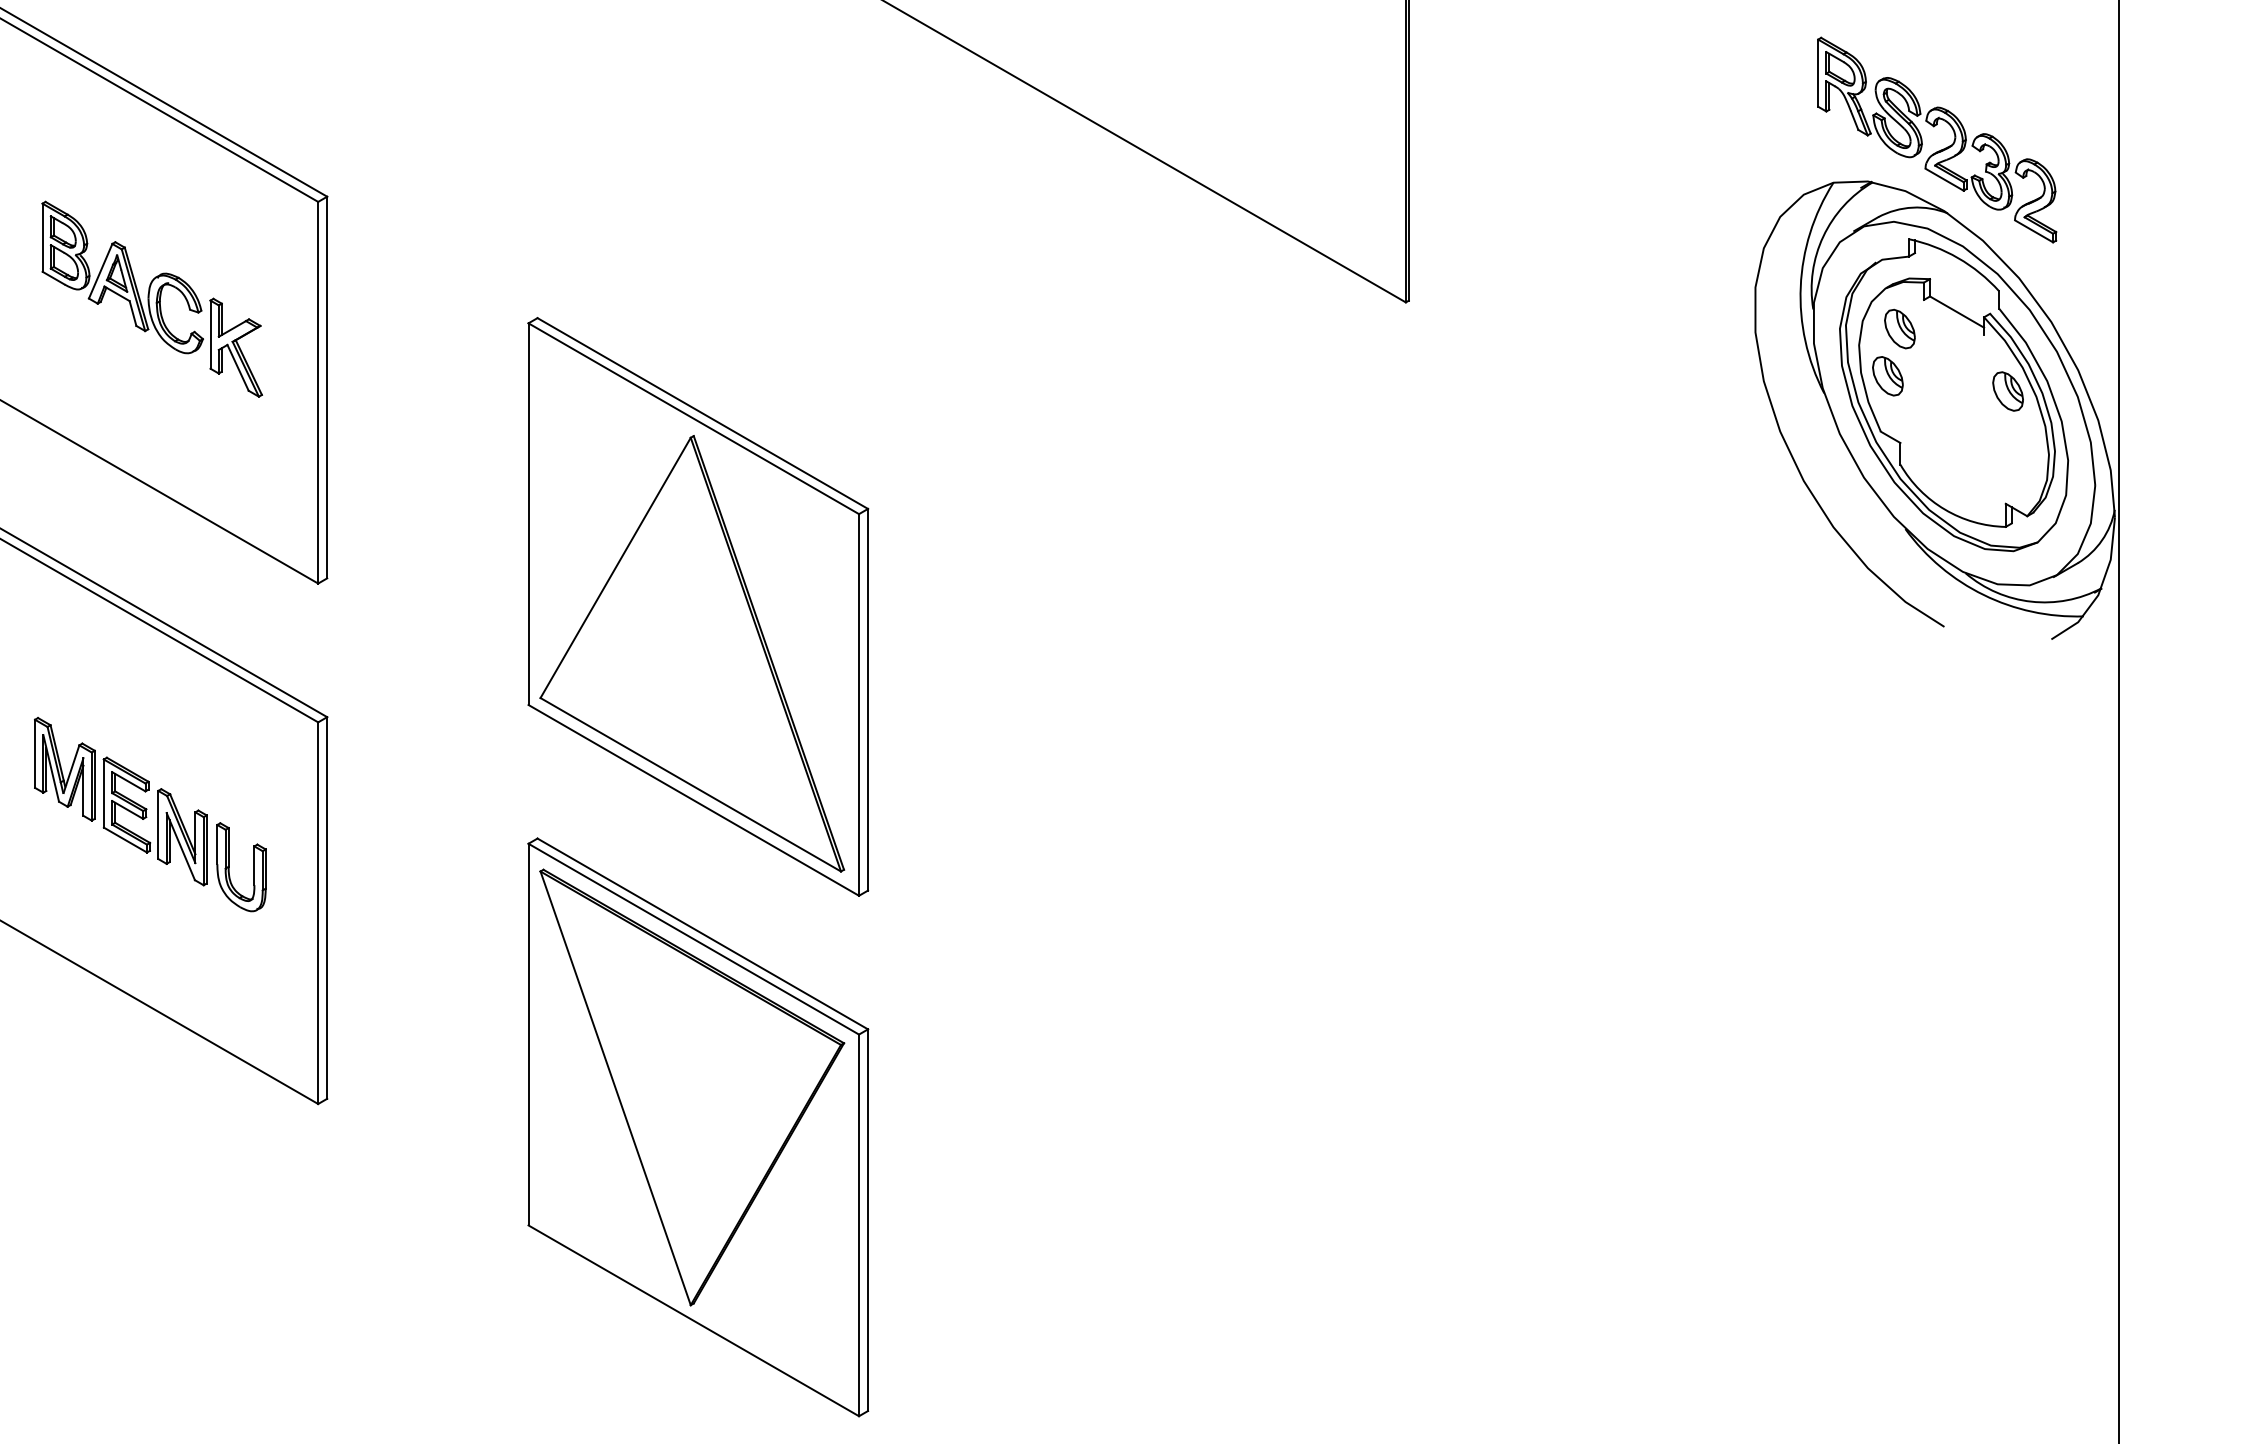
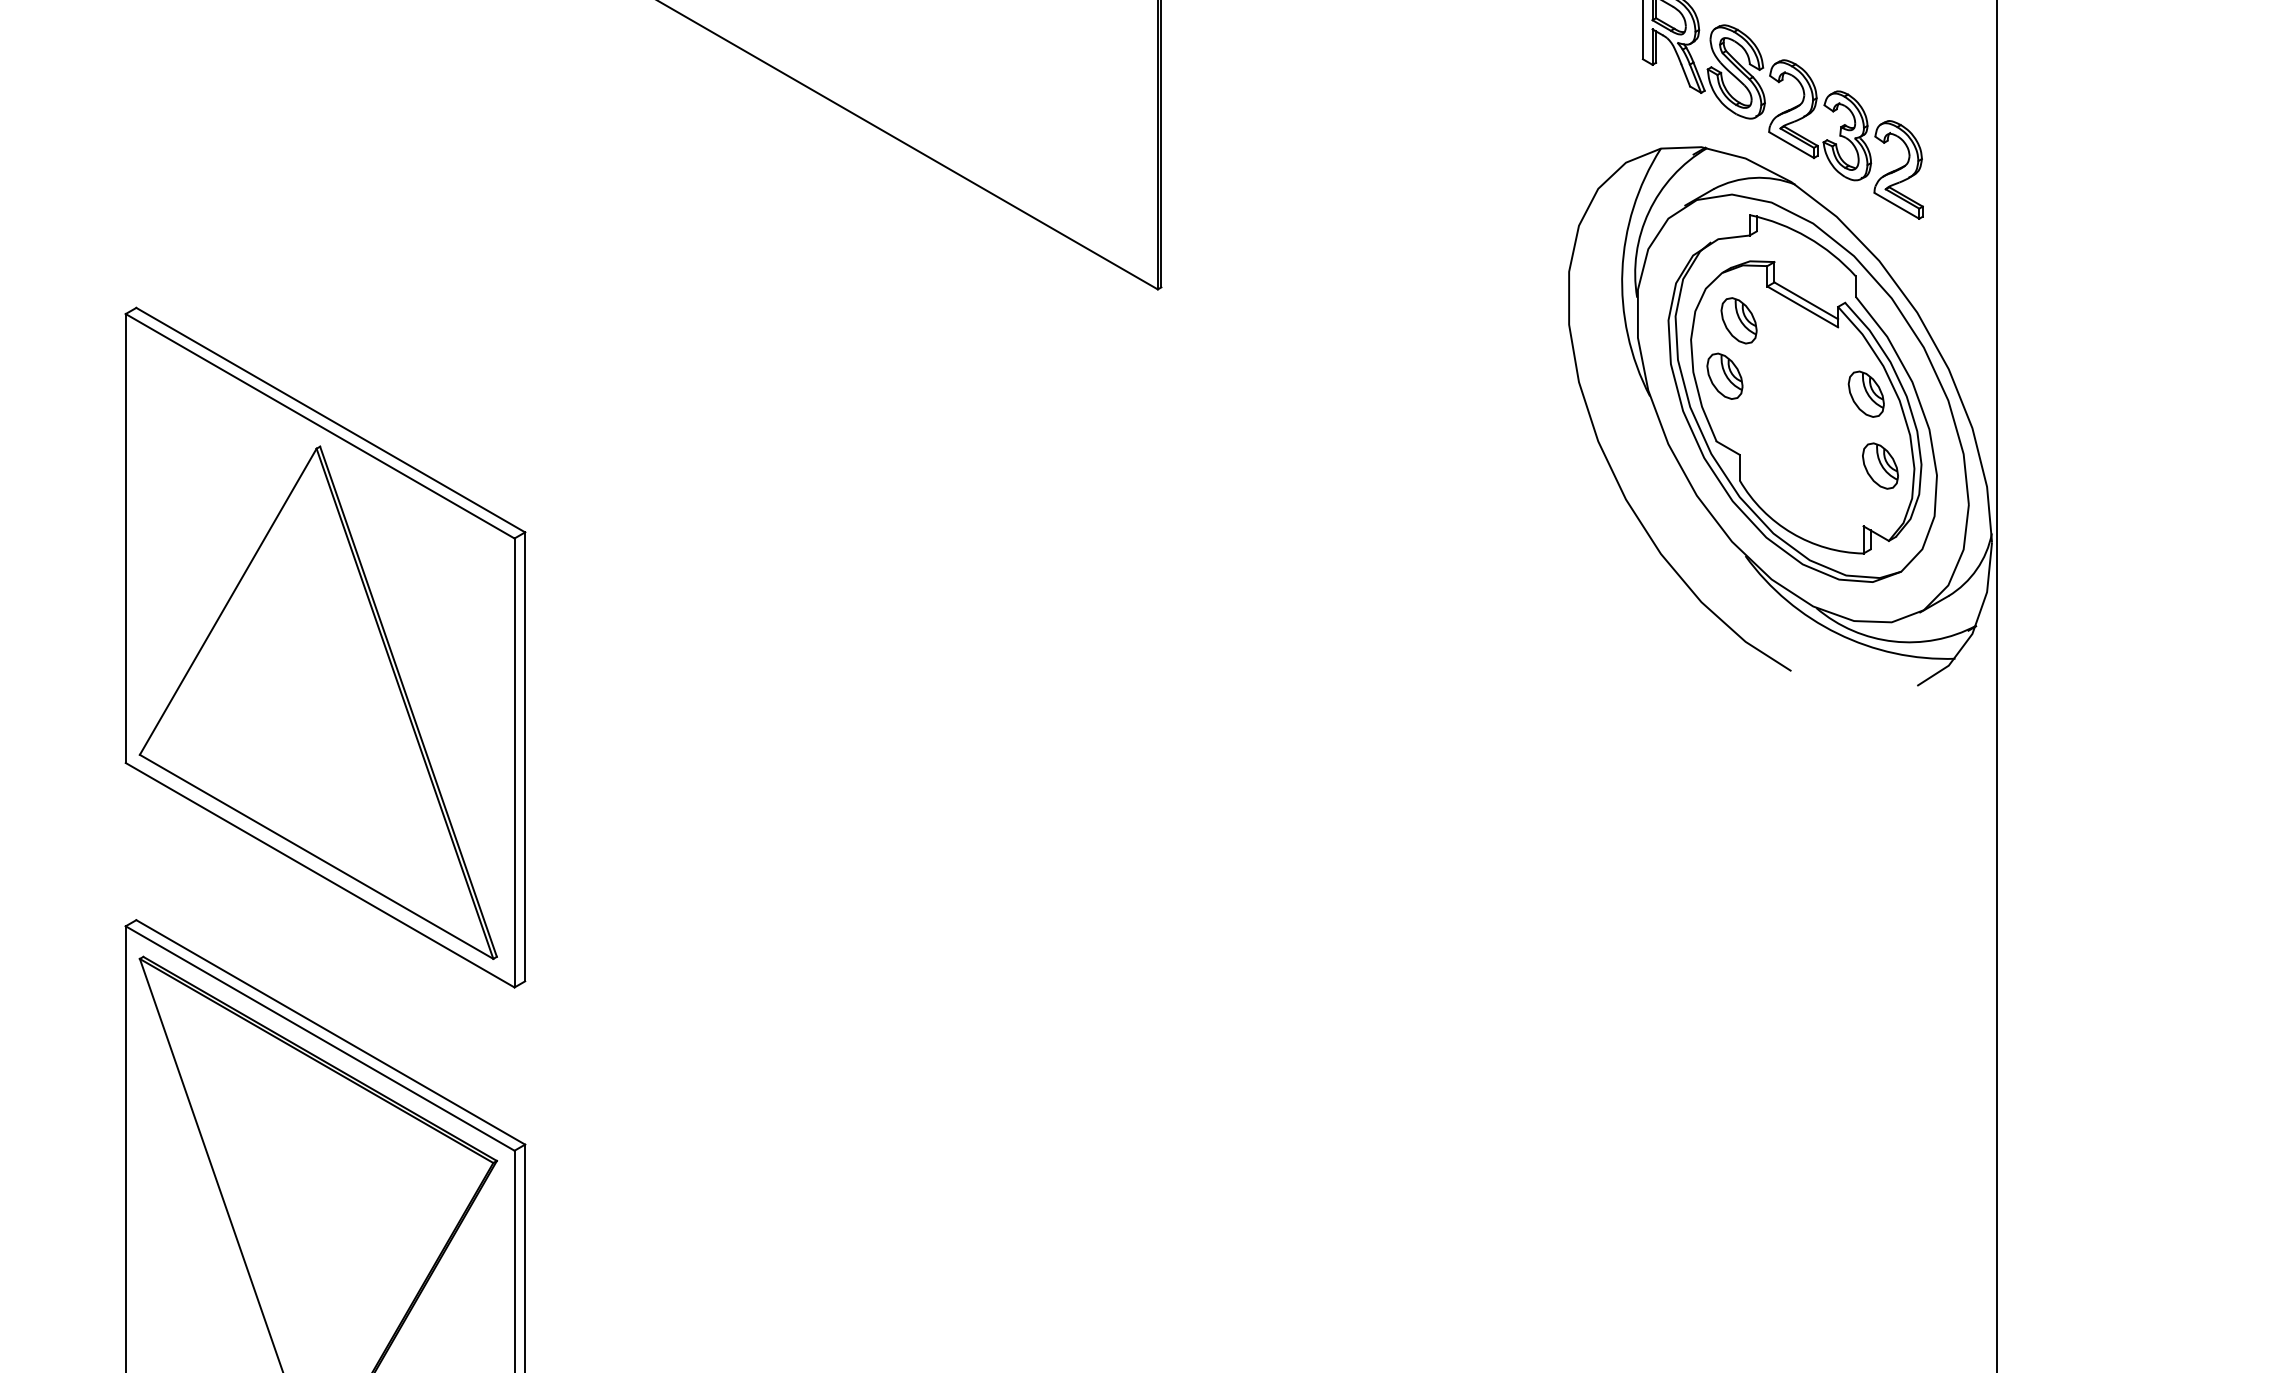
line: (1954, 316) -> (1803, 305), added
part: (2019, 452) -> (1879, 465), added

